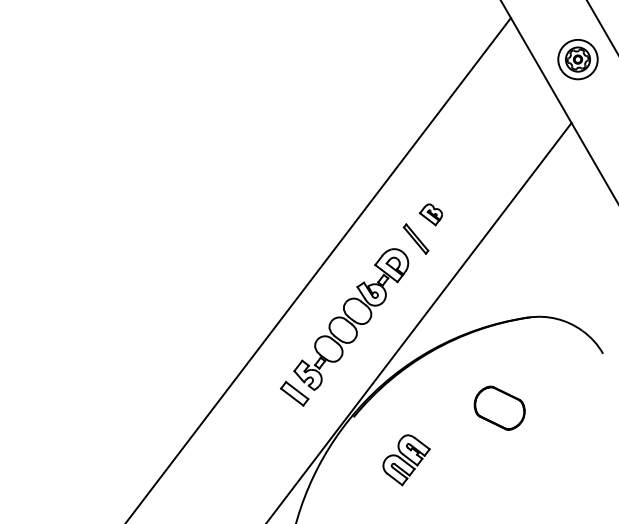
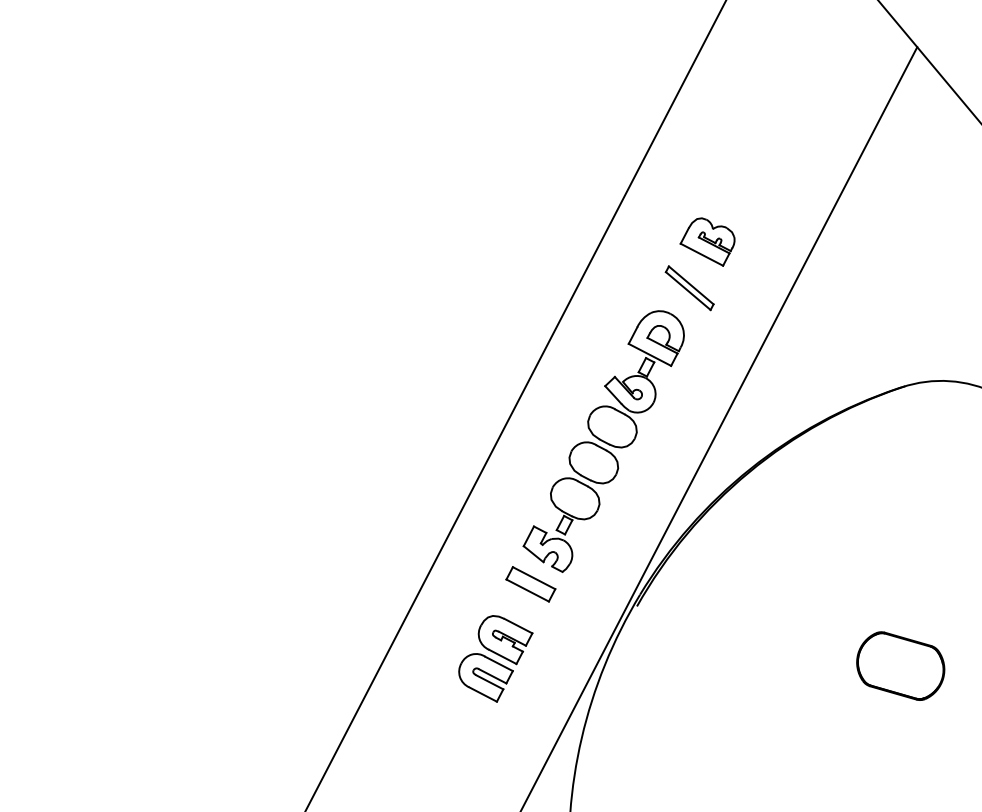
part: (430, 214) -> (706, 242), size x1.43
part: (499, 407) -> (900, 664), moved
part: (406, 460) -> (496, 659), moved

